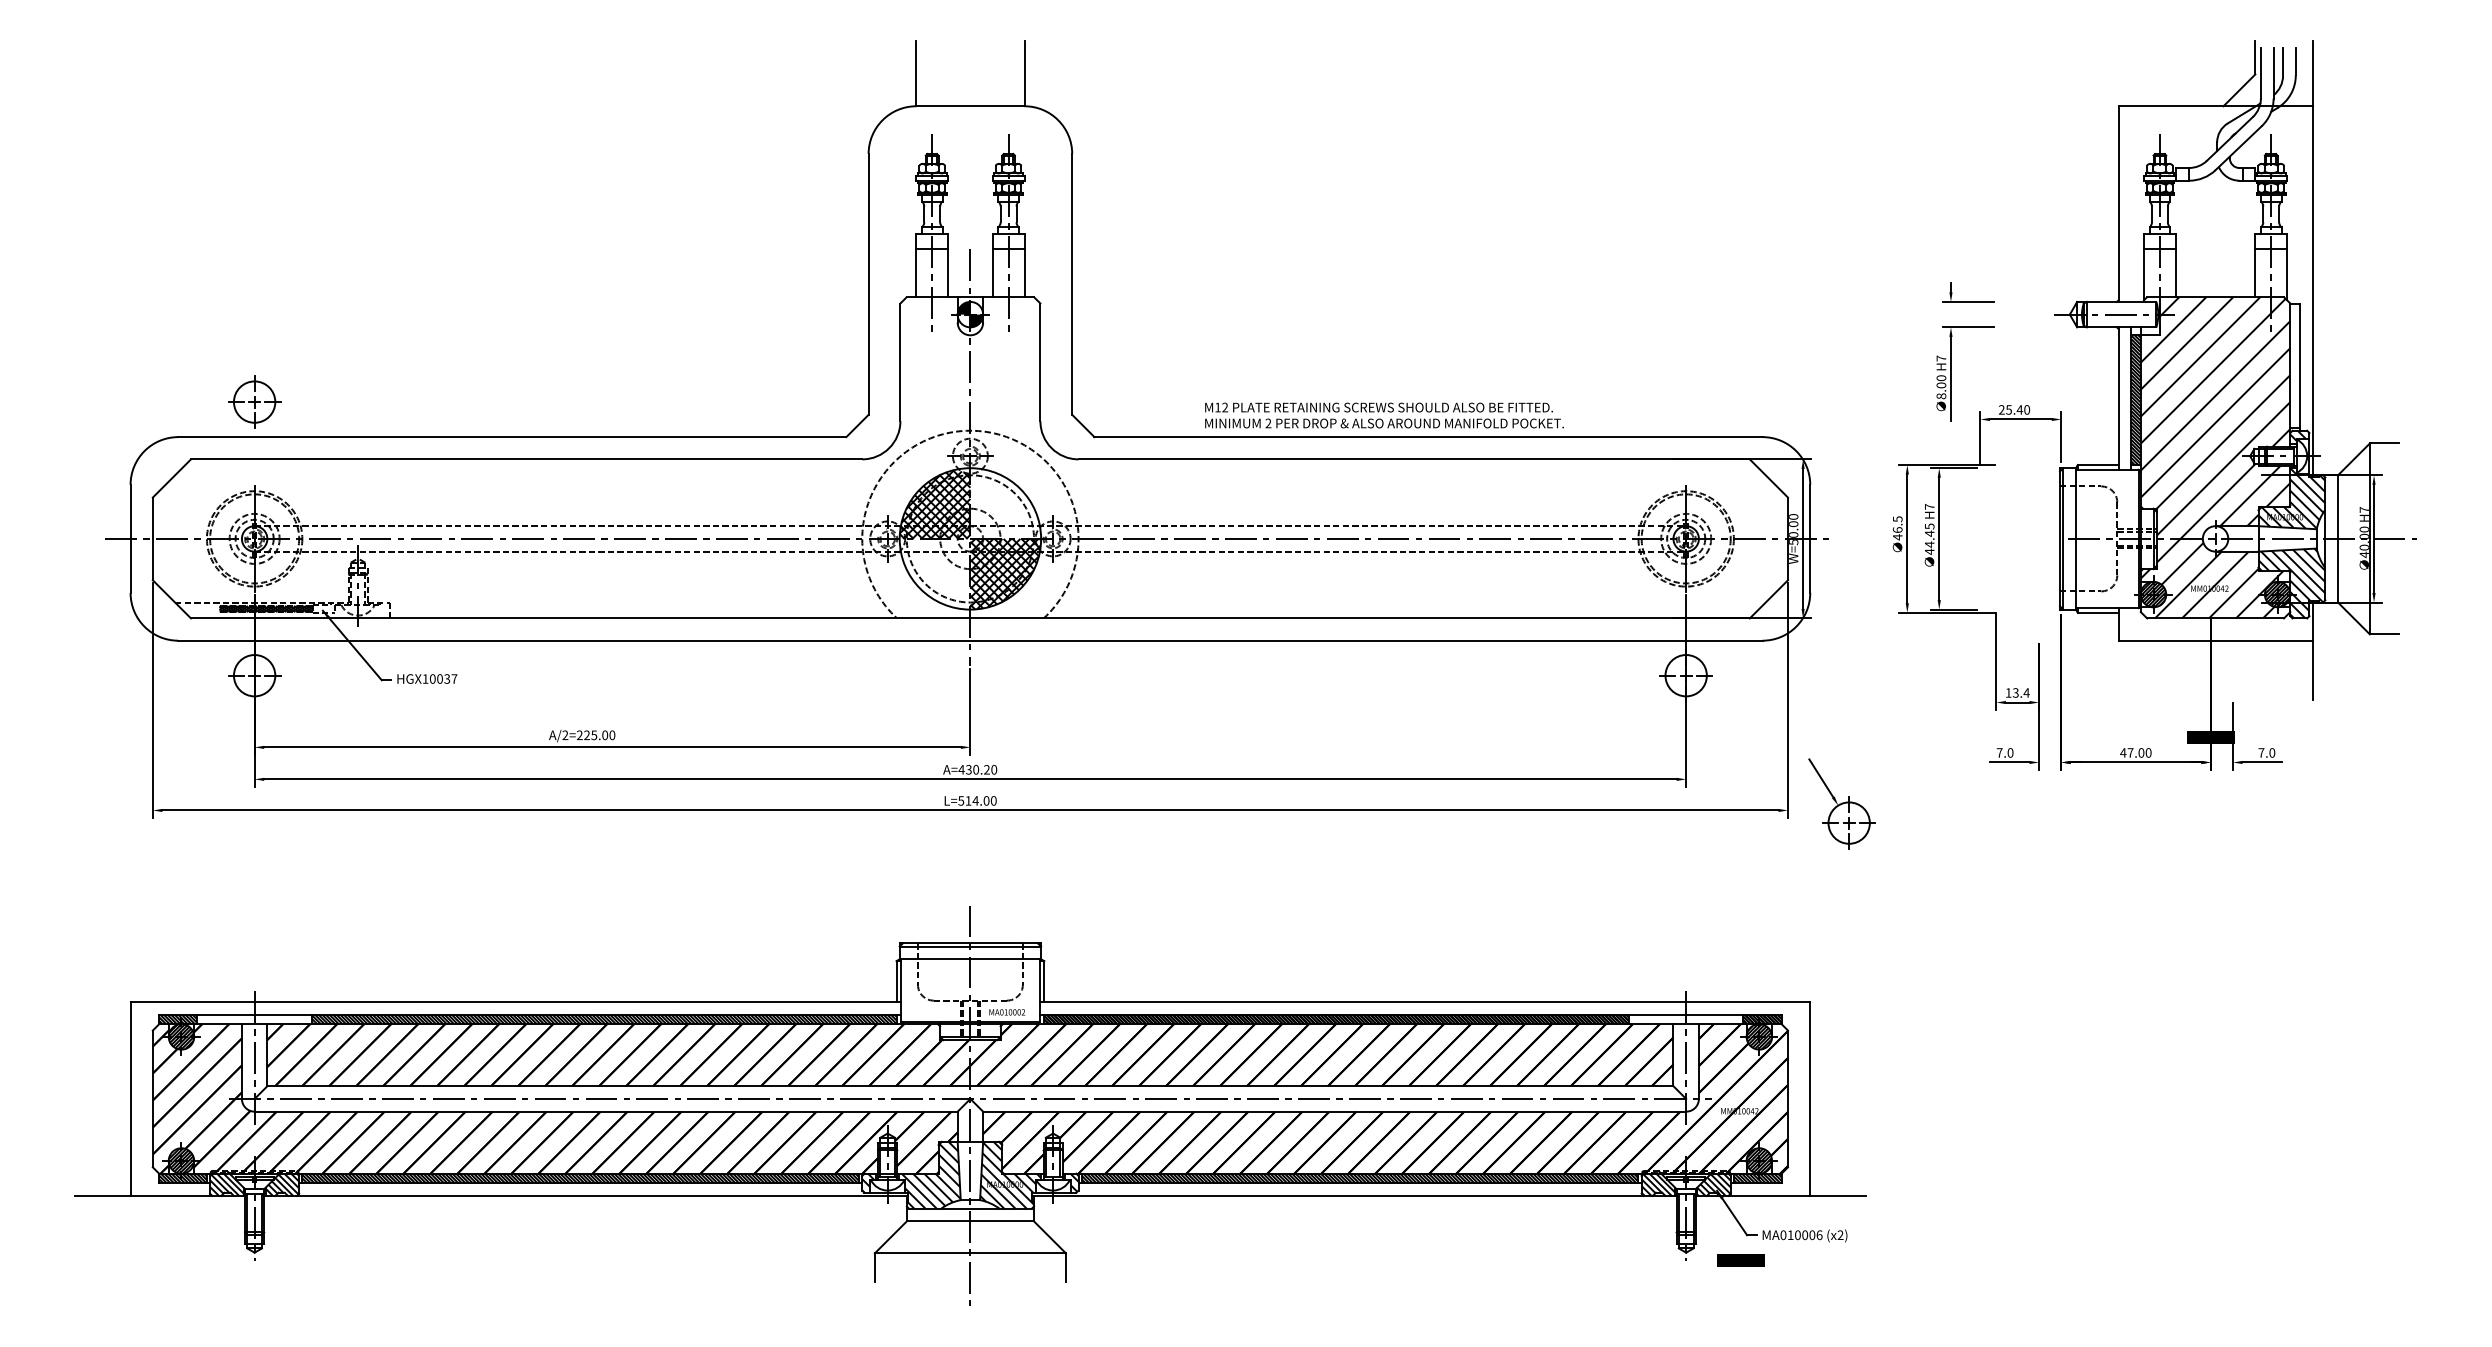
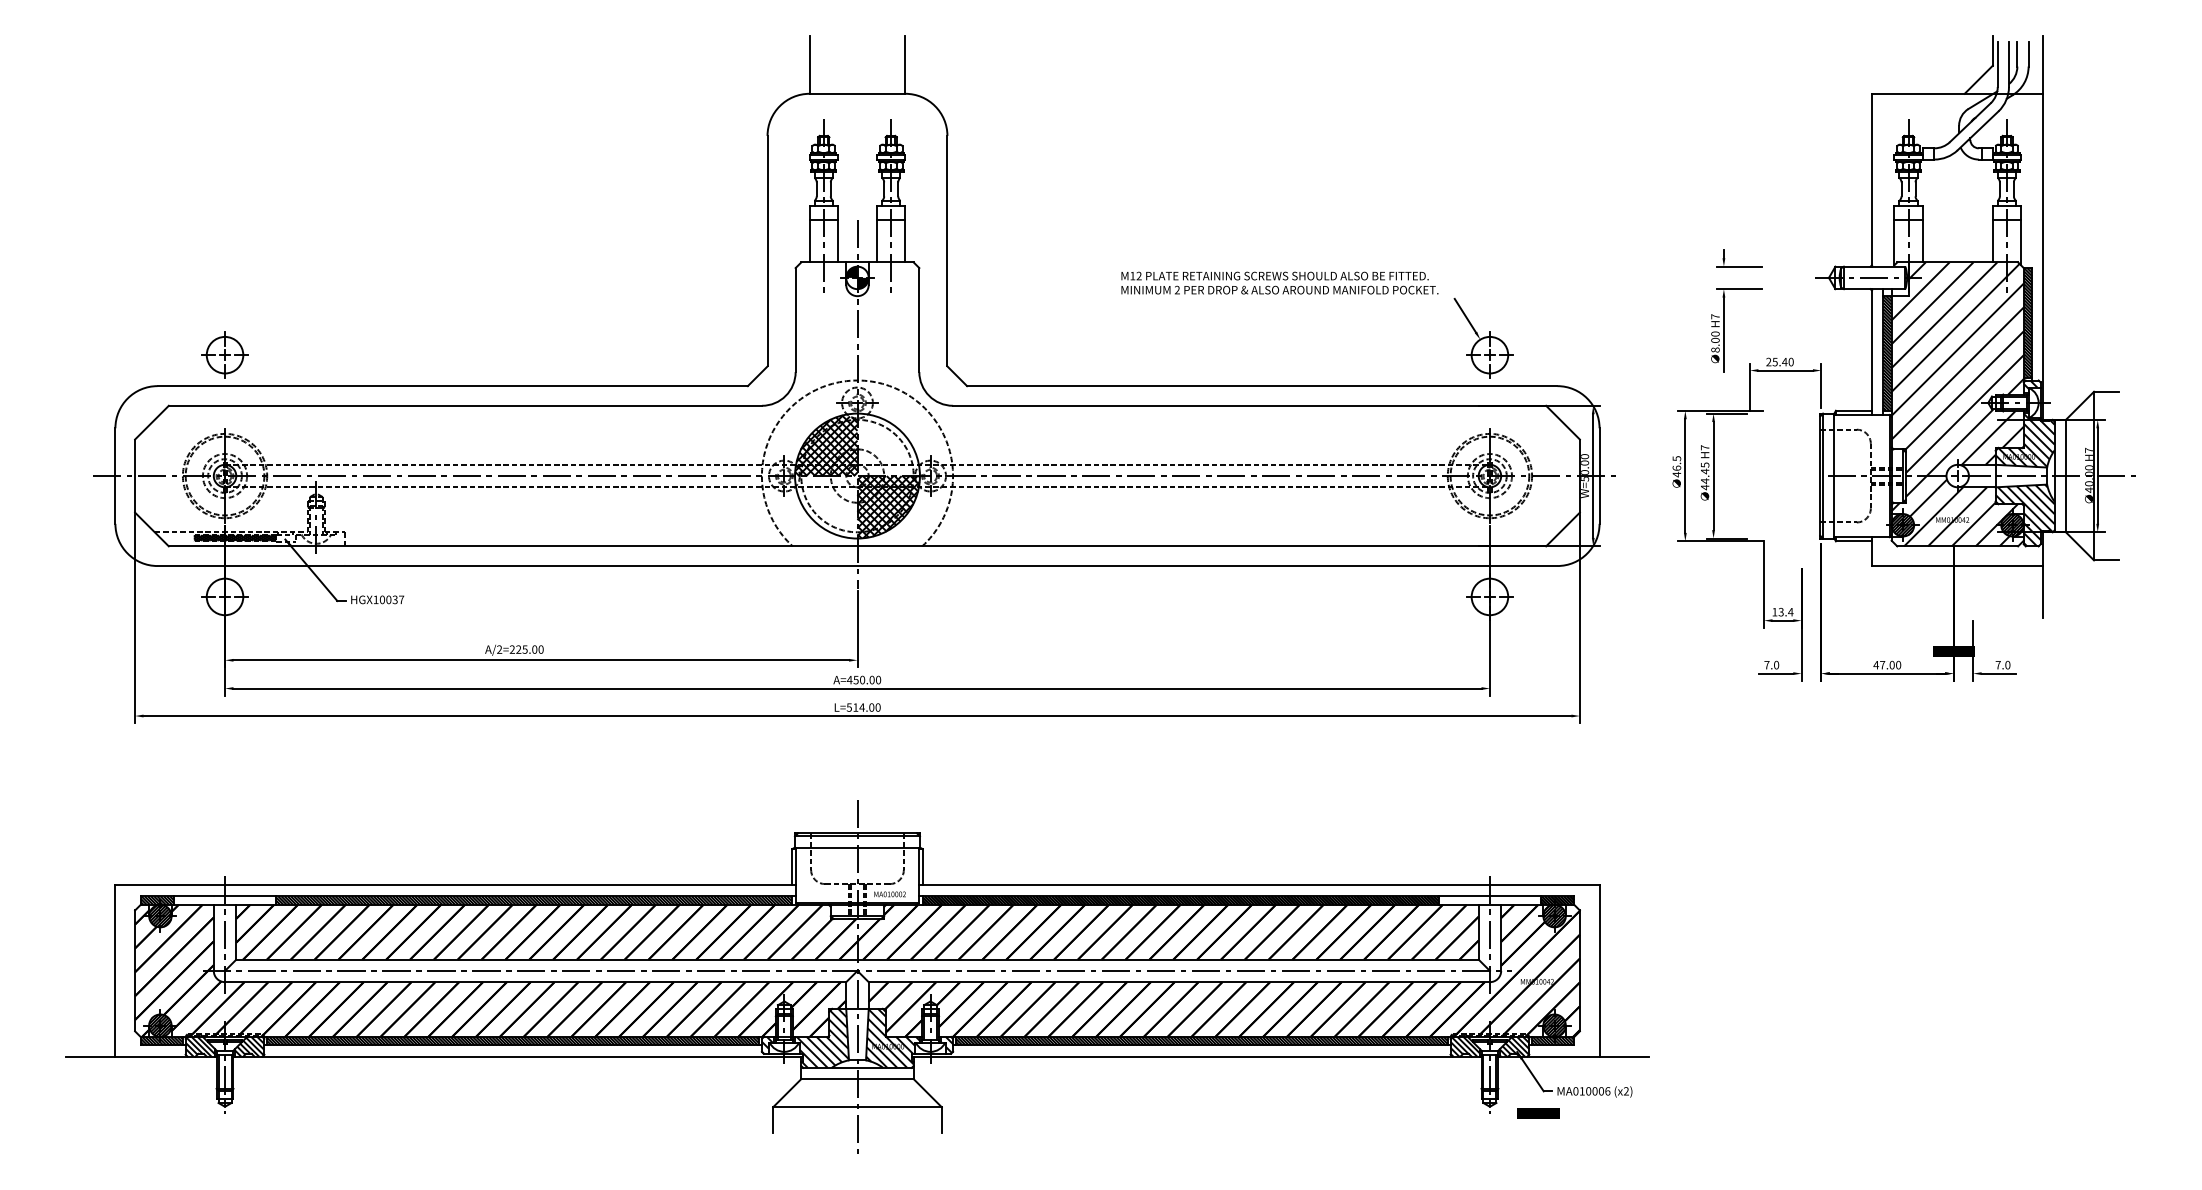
hatch: (2294, 365) -> (2027, 322), added
text: (1384, 415) -> (1279, 283), moved
text: (977, 769) -> (863, 679), A=430.20 -> A=450.00
part: (1841, 803) -> (1483, 337), moved

